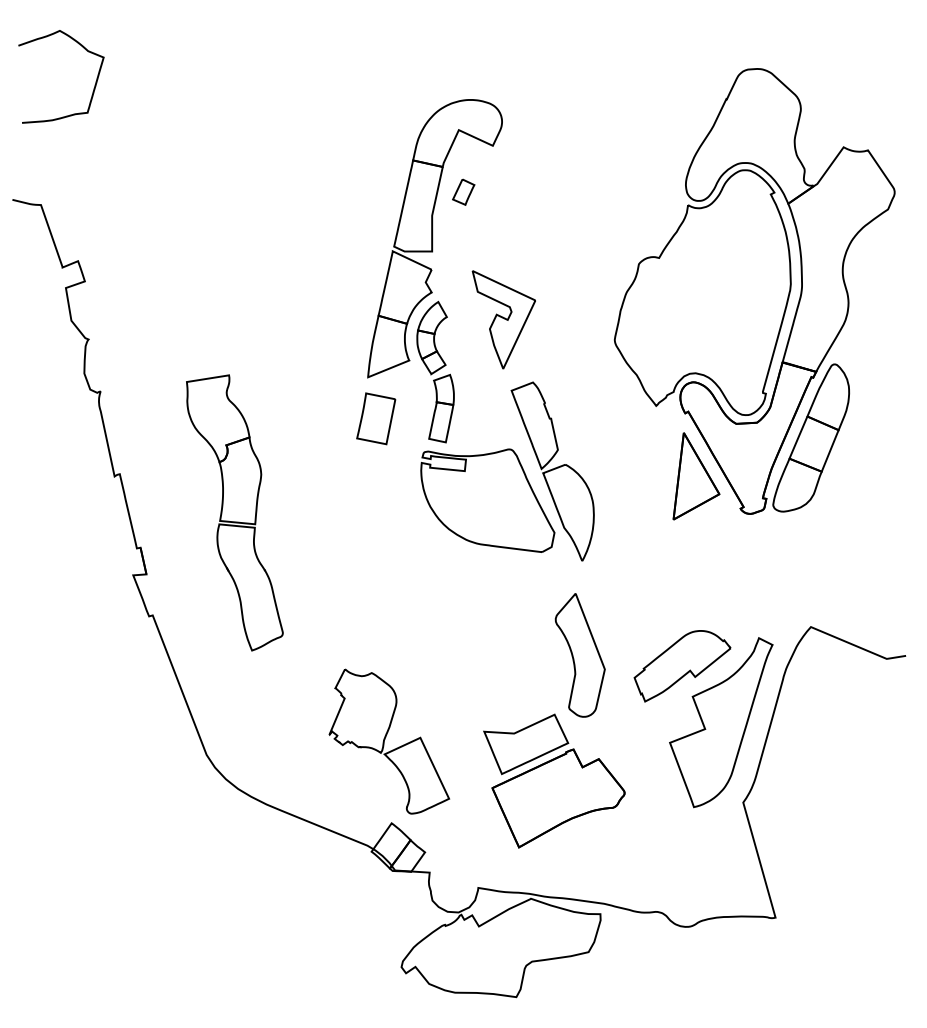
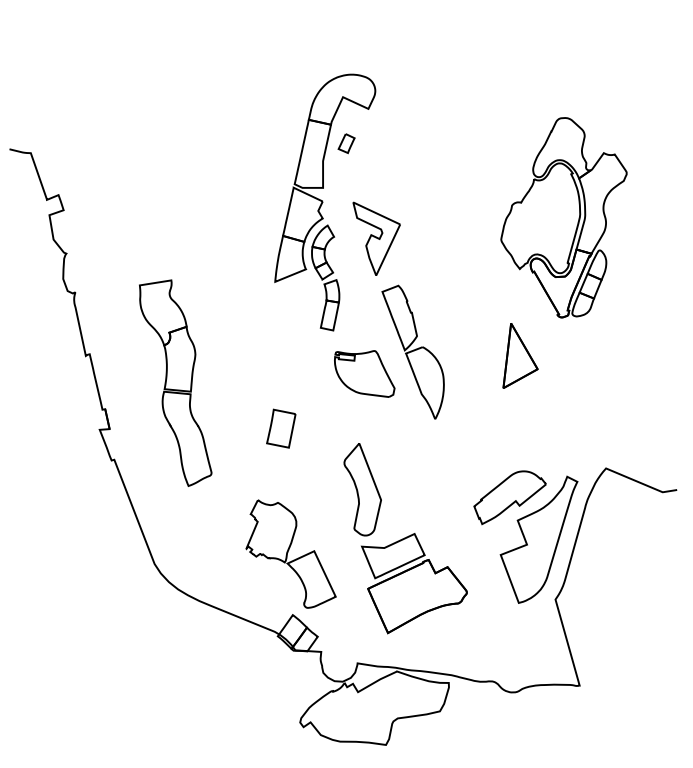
curve: (94, 84) -> (70, 63), removed
part: (754, 291) -> (563, 217), size x0.6
part: (376, 418) -> (281, 428), moved
part: (487, 500) -> (364, 373), size x0.6
part: (579, 655) -> (362, 489), moved

